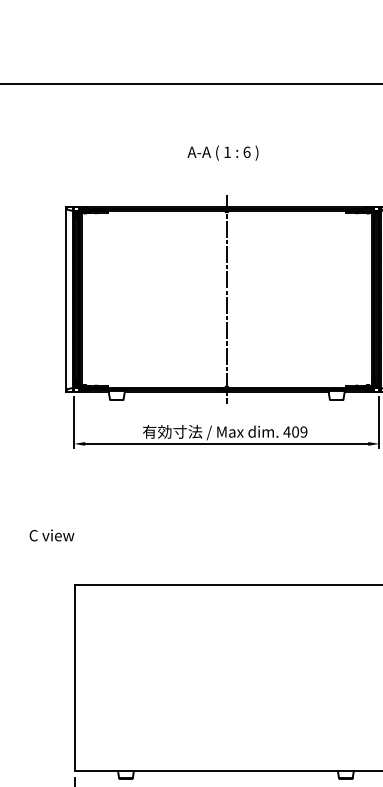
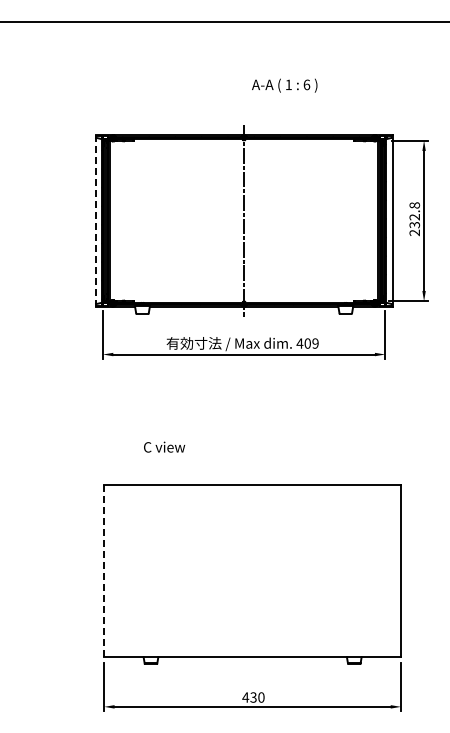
text: (222, 152) -> (284, 85), moved
line: (65, 298) -> (95, 220), solid -> dashed
text: (51, 534) -> (164, 446), moved
line: (75, 678) -> (104, 571), solid -> dashed

